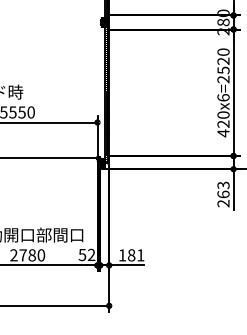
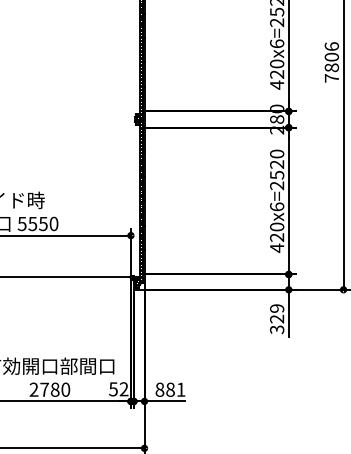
text: (223, 194) -> (277, 319), 263 -> 329
text: (122, 255) -> (159, 389), 181 -> 881

